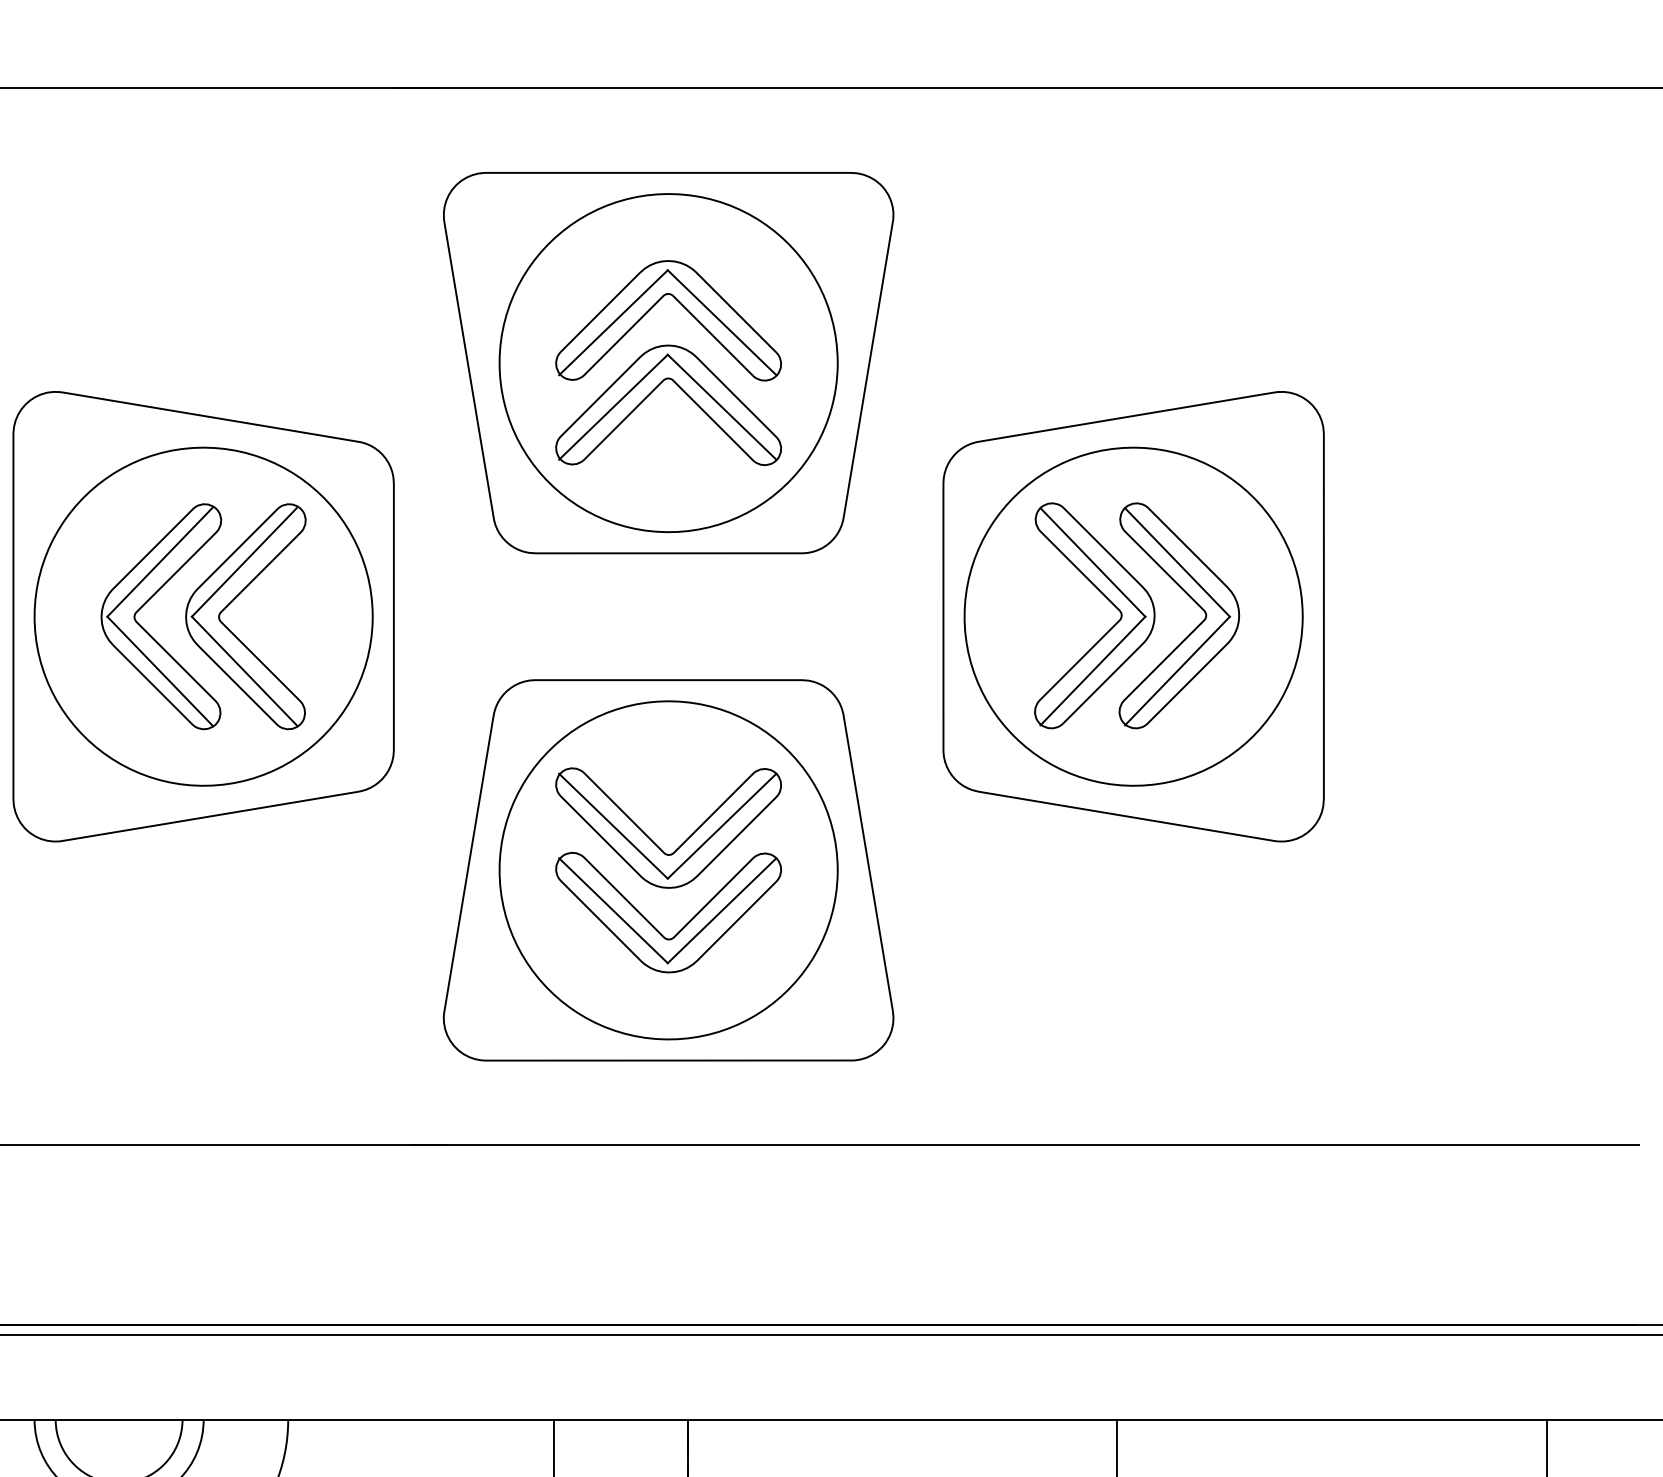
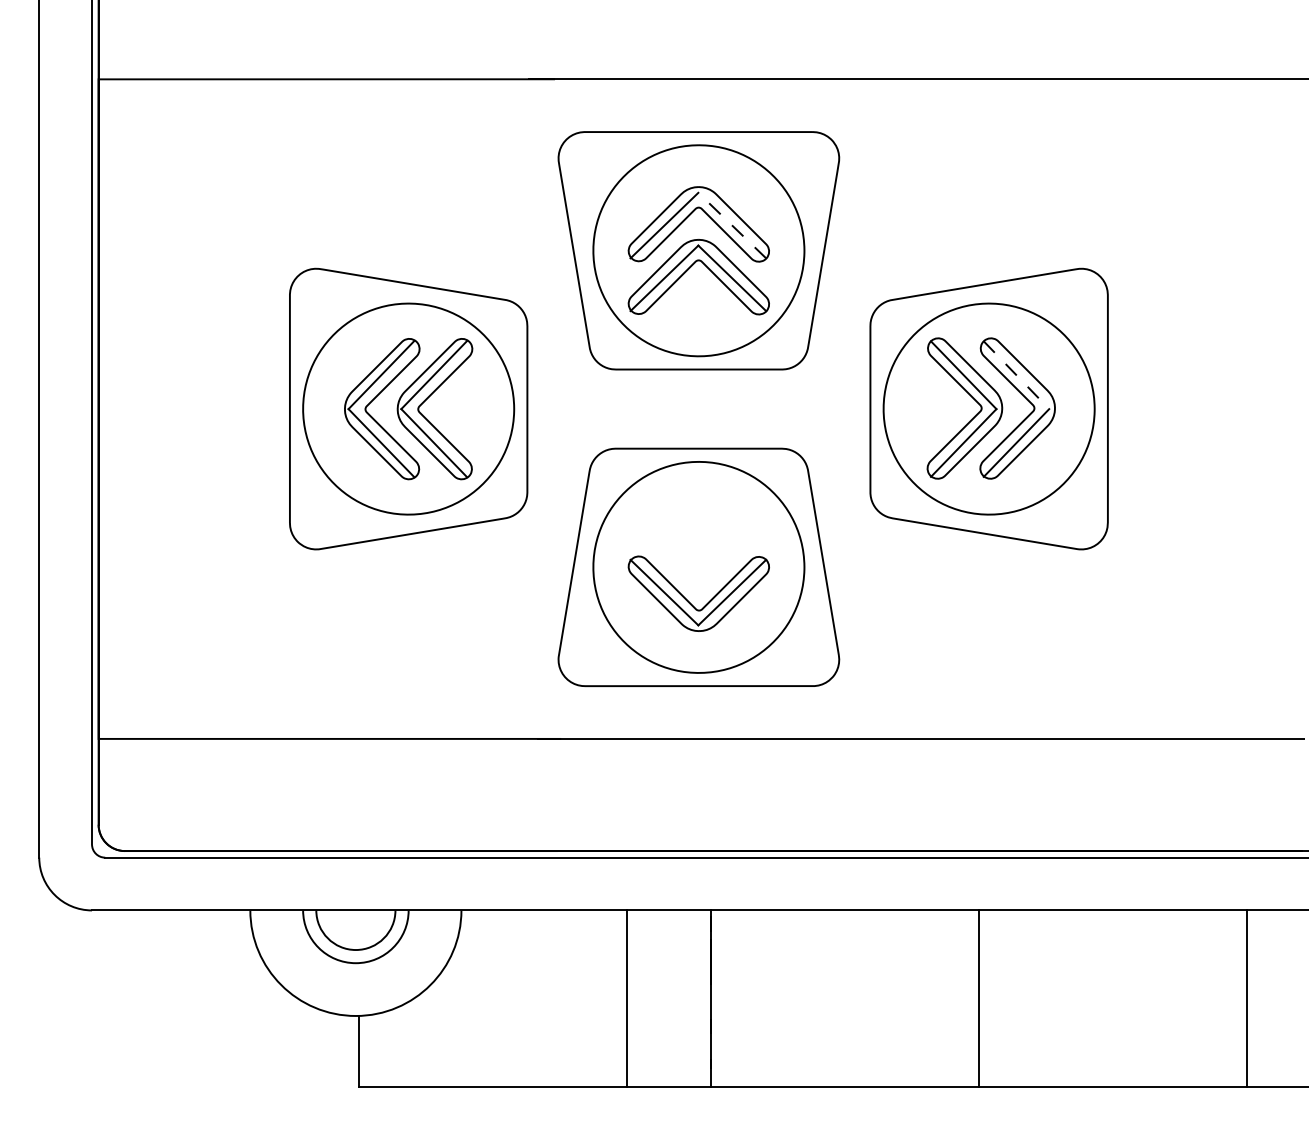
line: (720, 322) -> (731, 225), solid -> dashed
line: (1177, 562) -> (1016, 375), solid -> dashed
part: (653, 840) -> (689, 548), removed

